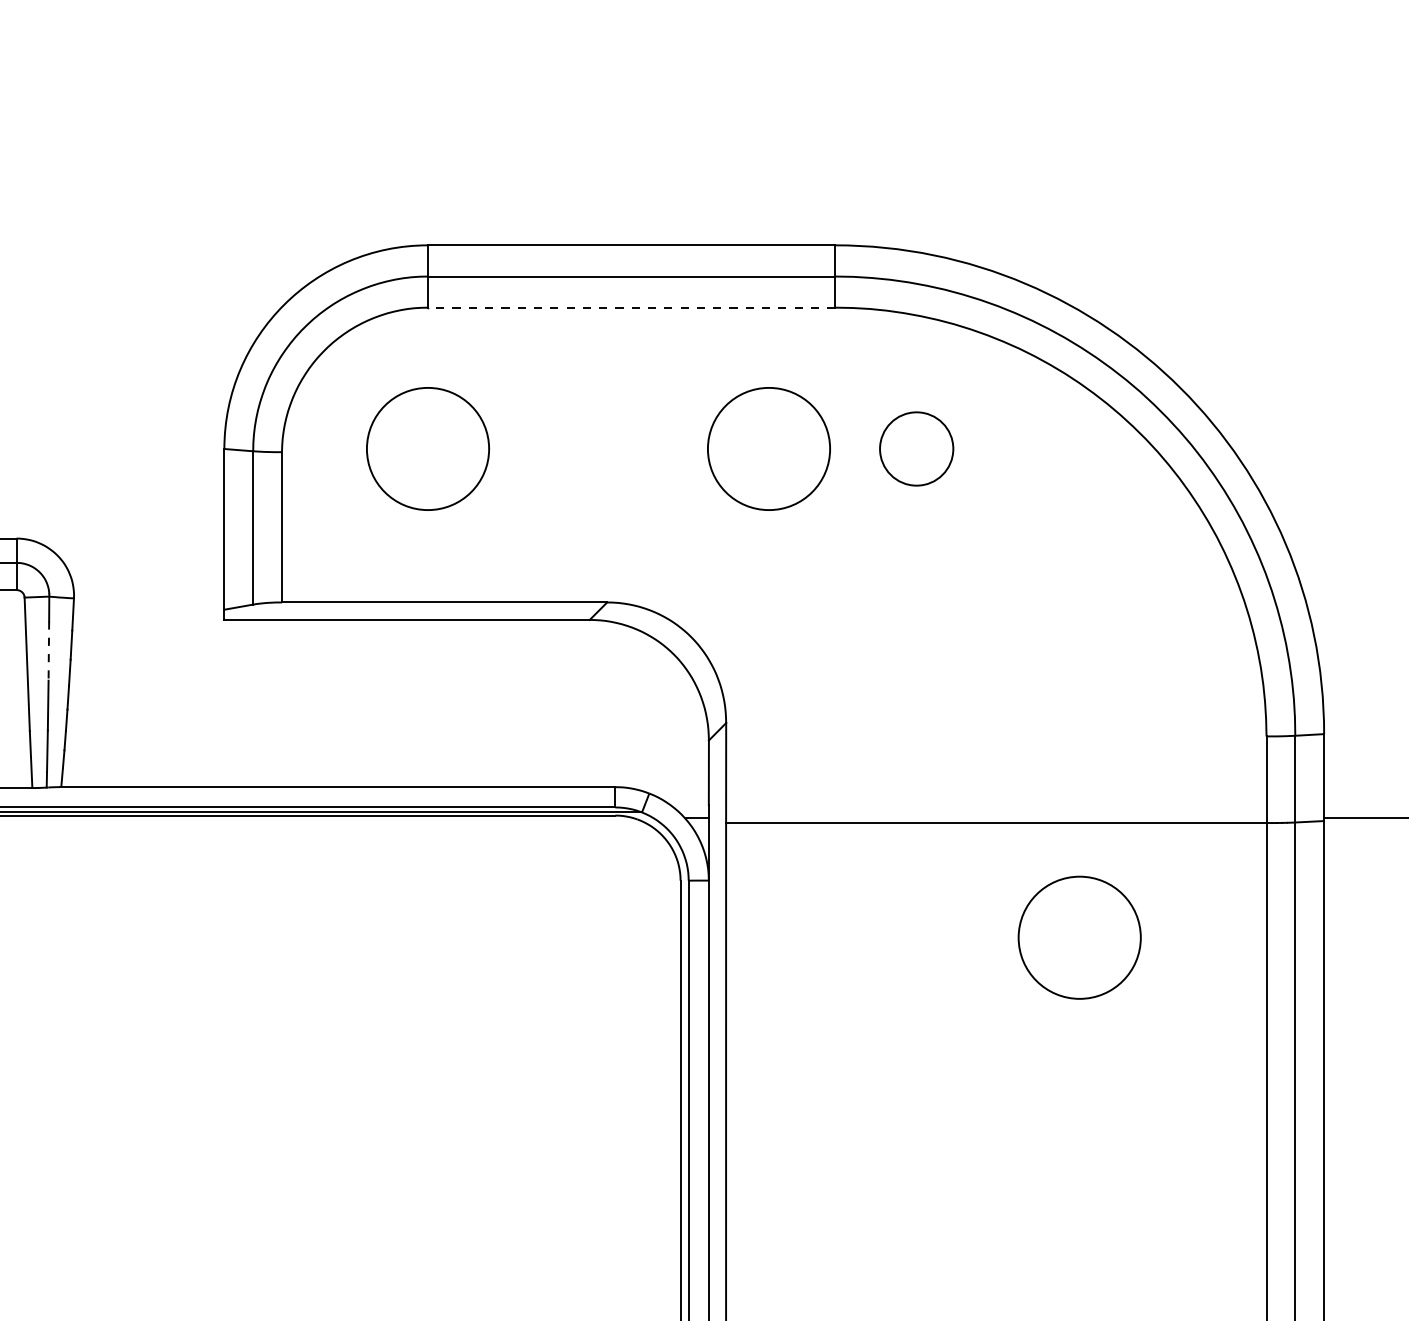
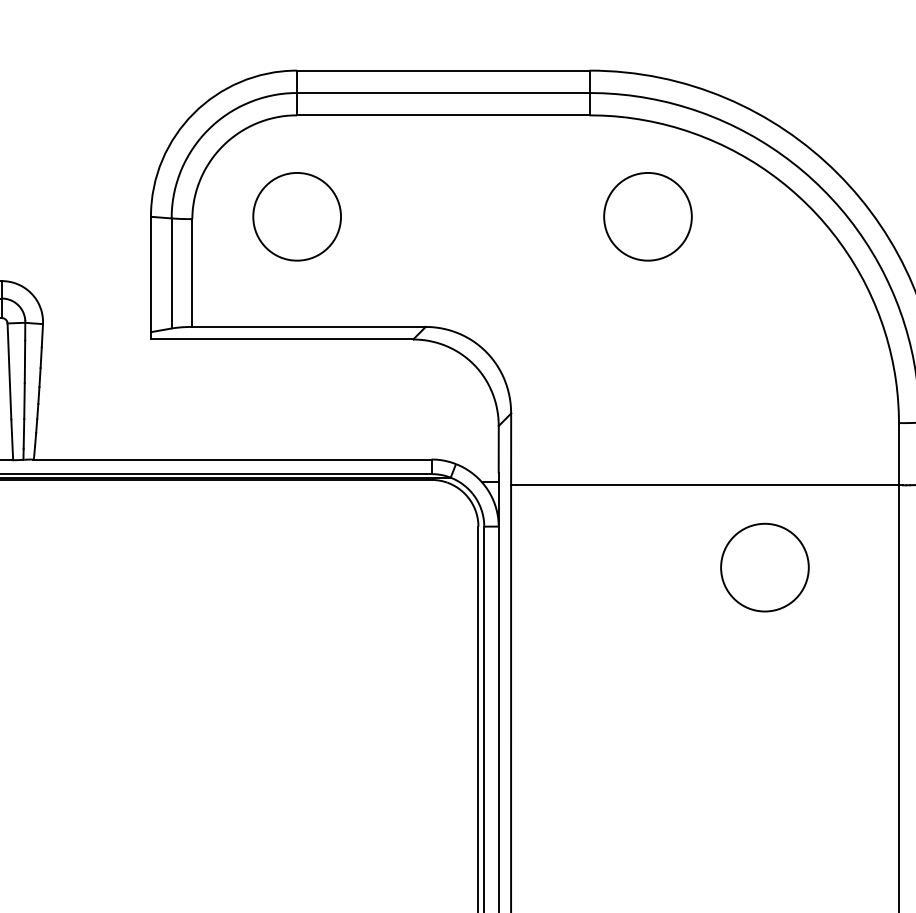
line: (631, 307) -> (443, 115), dashed -> solid
circle: (768, 448) -> (541, 216), removed
circle: (916, 448) -> (647, 216), size x1.67
line: (48, 651) -> (24, 362), dashed -> solid

